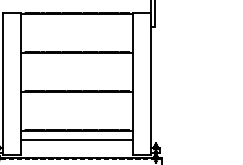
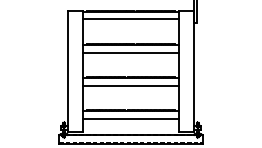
line: (76, 22) -> (130, 19), added
line: (76, 61) -> (130, 52), added
line: (76, 100) -> (130, 85), added

